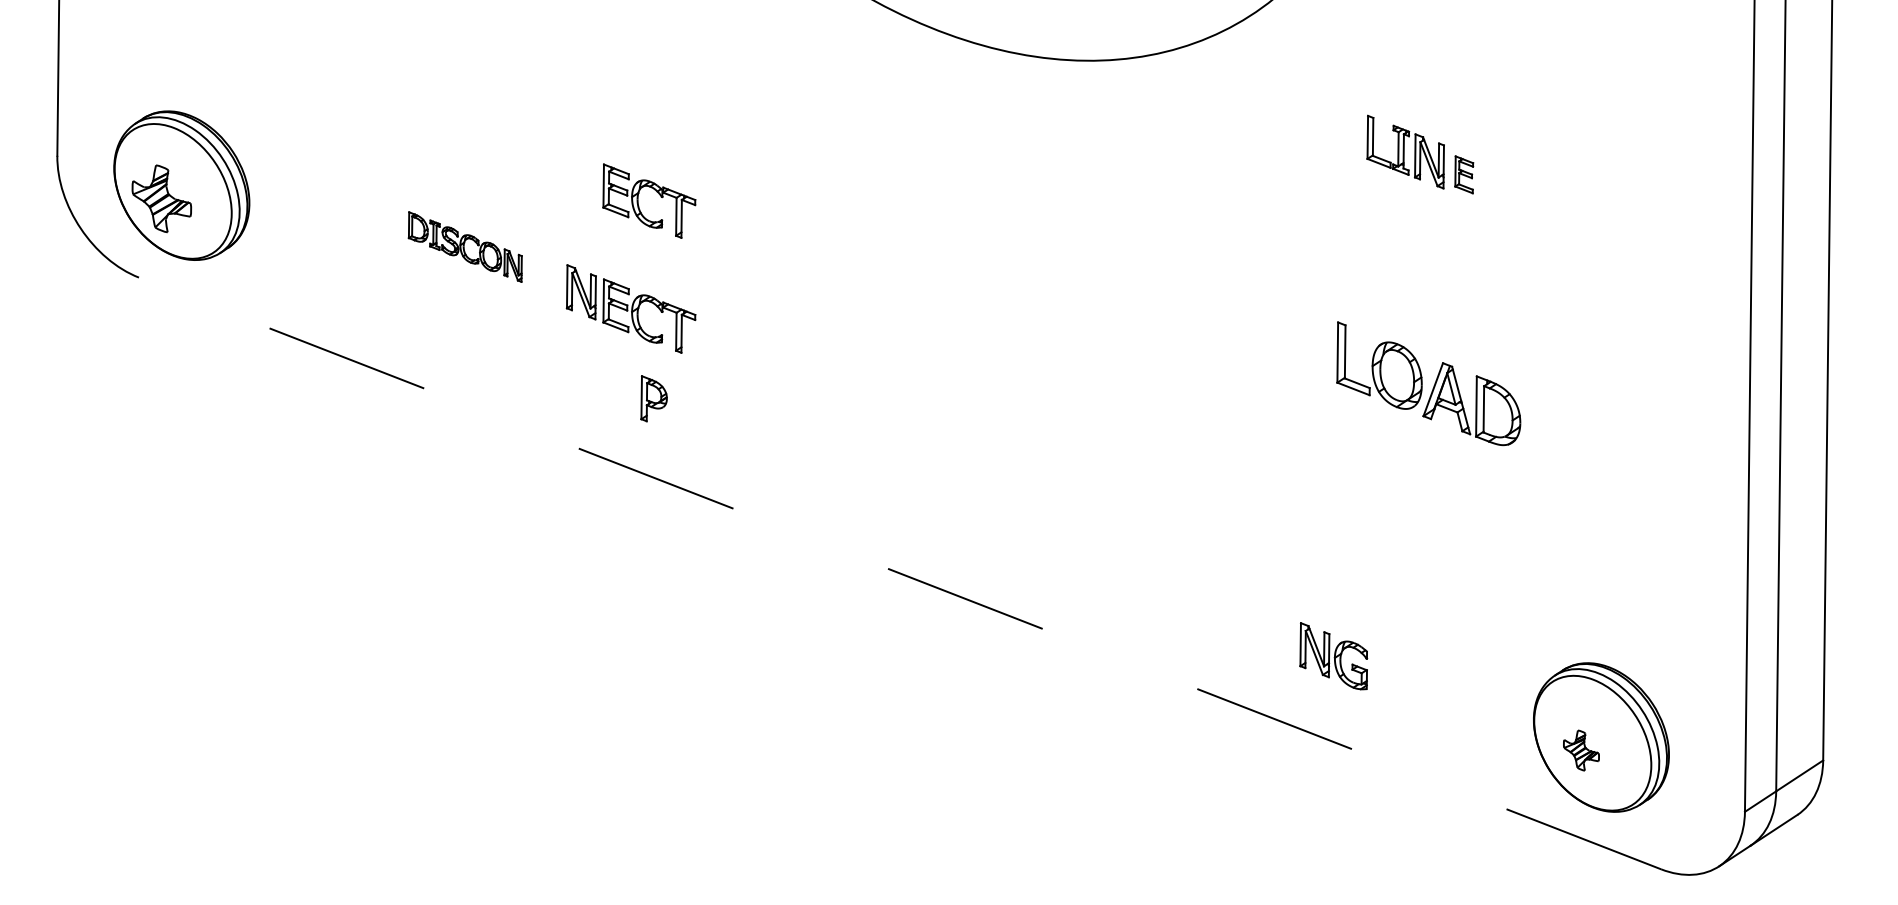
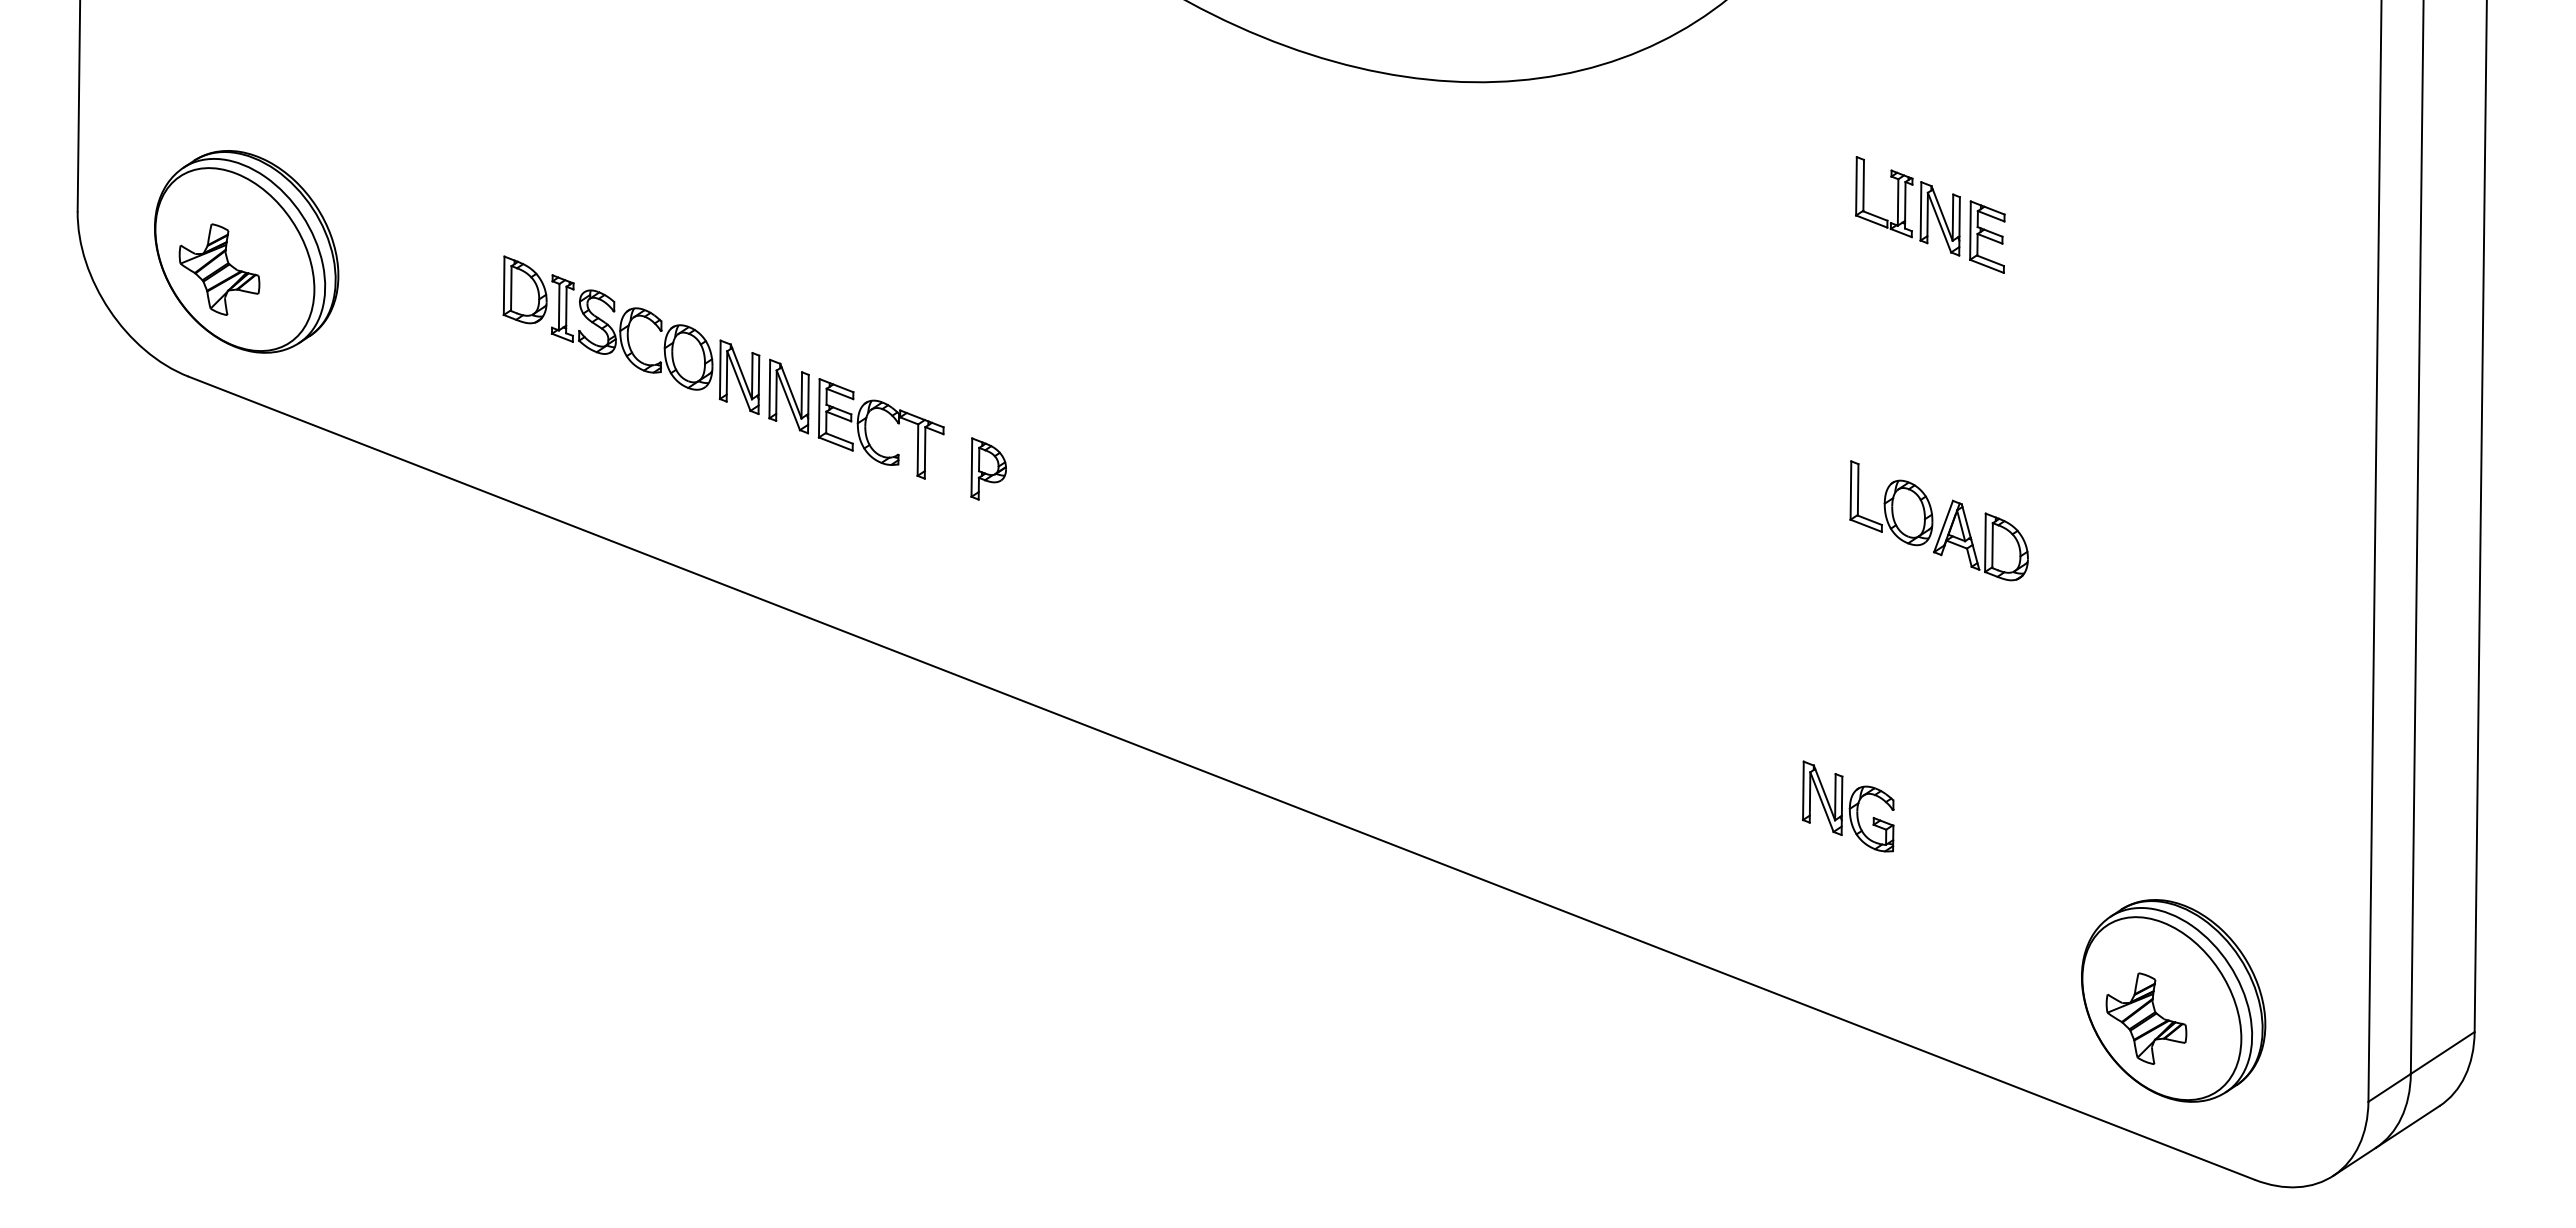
part: (1464, 174) -> (1987, 236), size x1.43
part: (638, 200) -> (866, 272), removed
part: (465, 246) -> (631, 334), size x1.67
part: (1428, 383) -> (1938, 520), size x0.71
part: (653, 398) -> (988, 468), moved
line: (900, 573) -> (1221, 778), dashed -> solid
part: (1333, 656) -> (1848, 806), moved
part: (1581, 750) -> (2146, 1018), size x1.67

